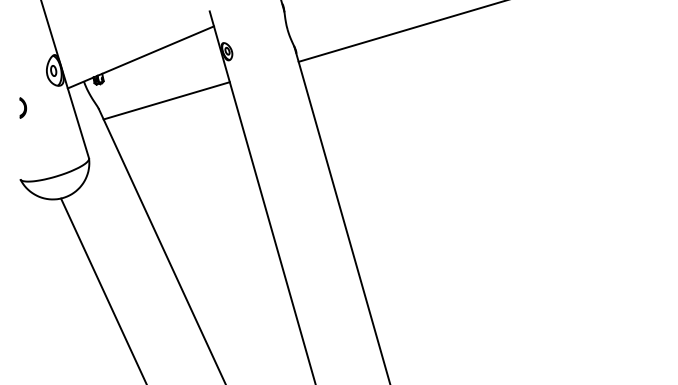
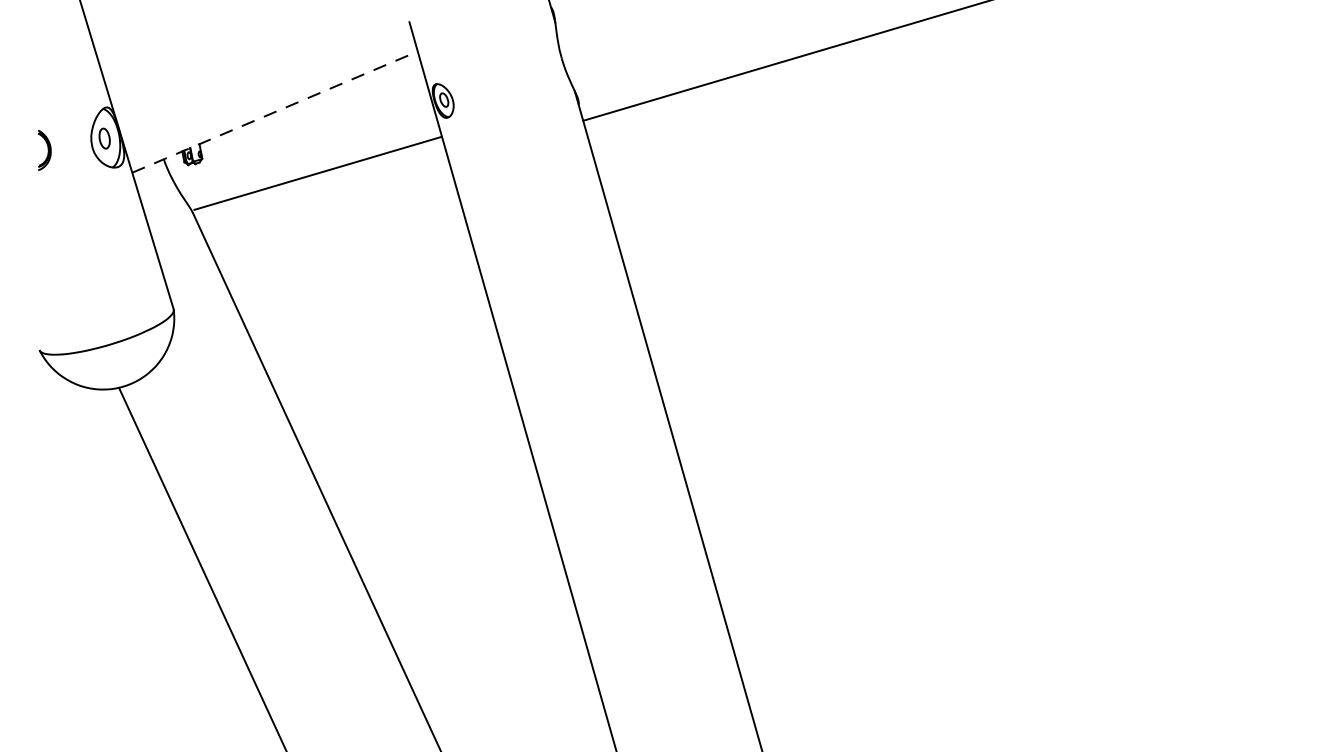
line: (141, 57) -> (276, 112), solid -> dashed
line: (166, 100) -> (317, 172), moved
part: (22, 107) -> (43, 149), moved

